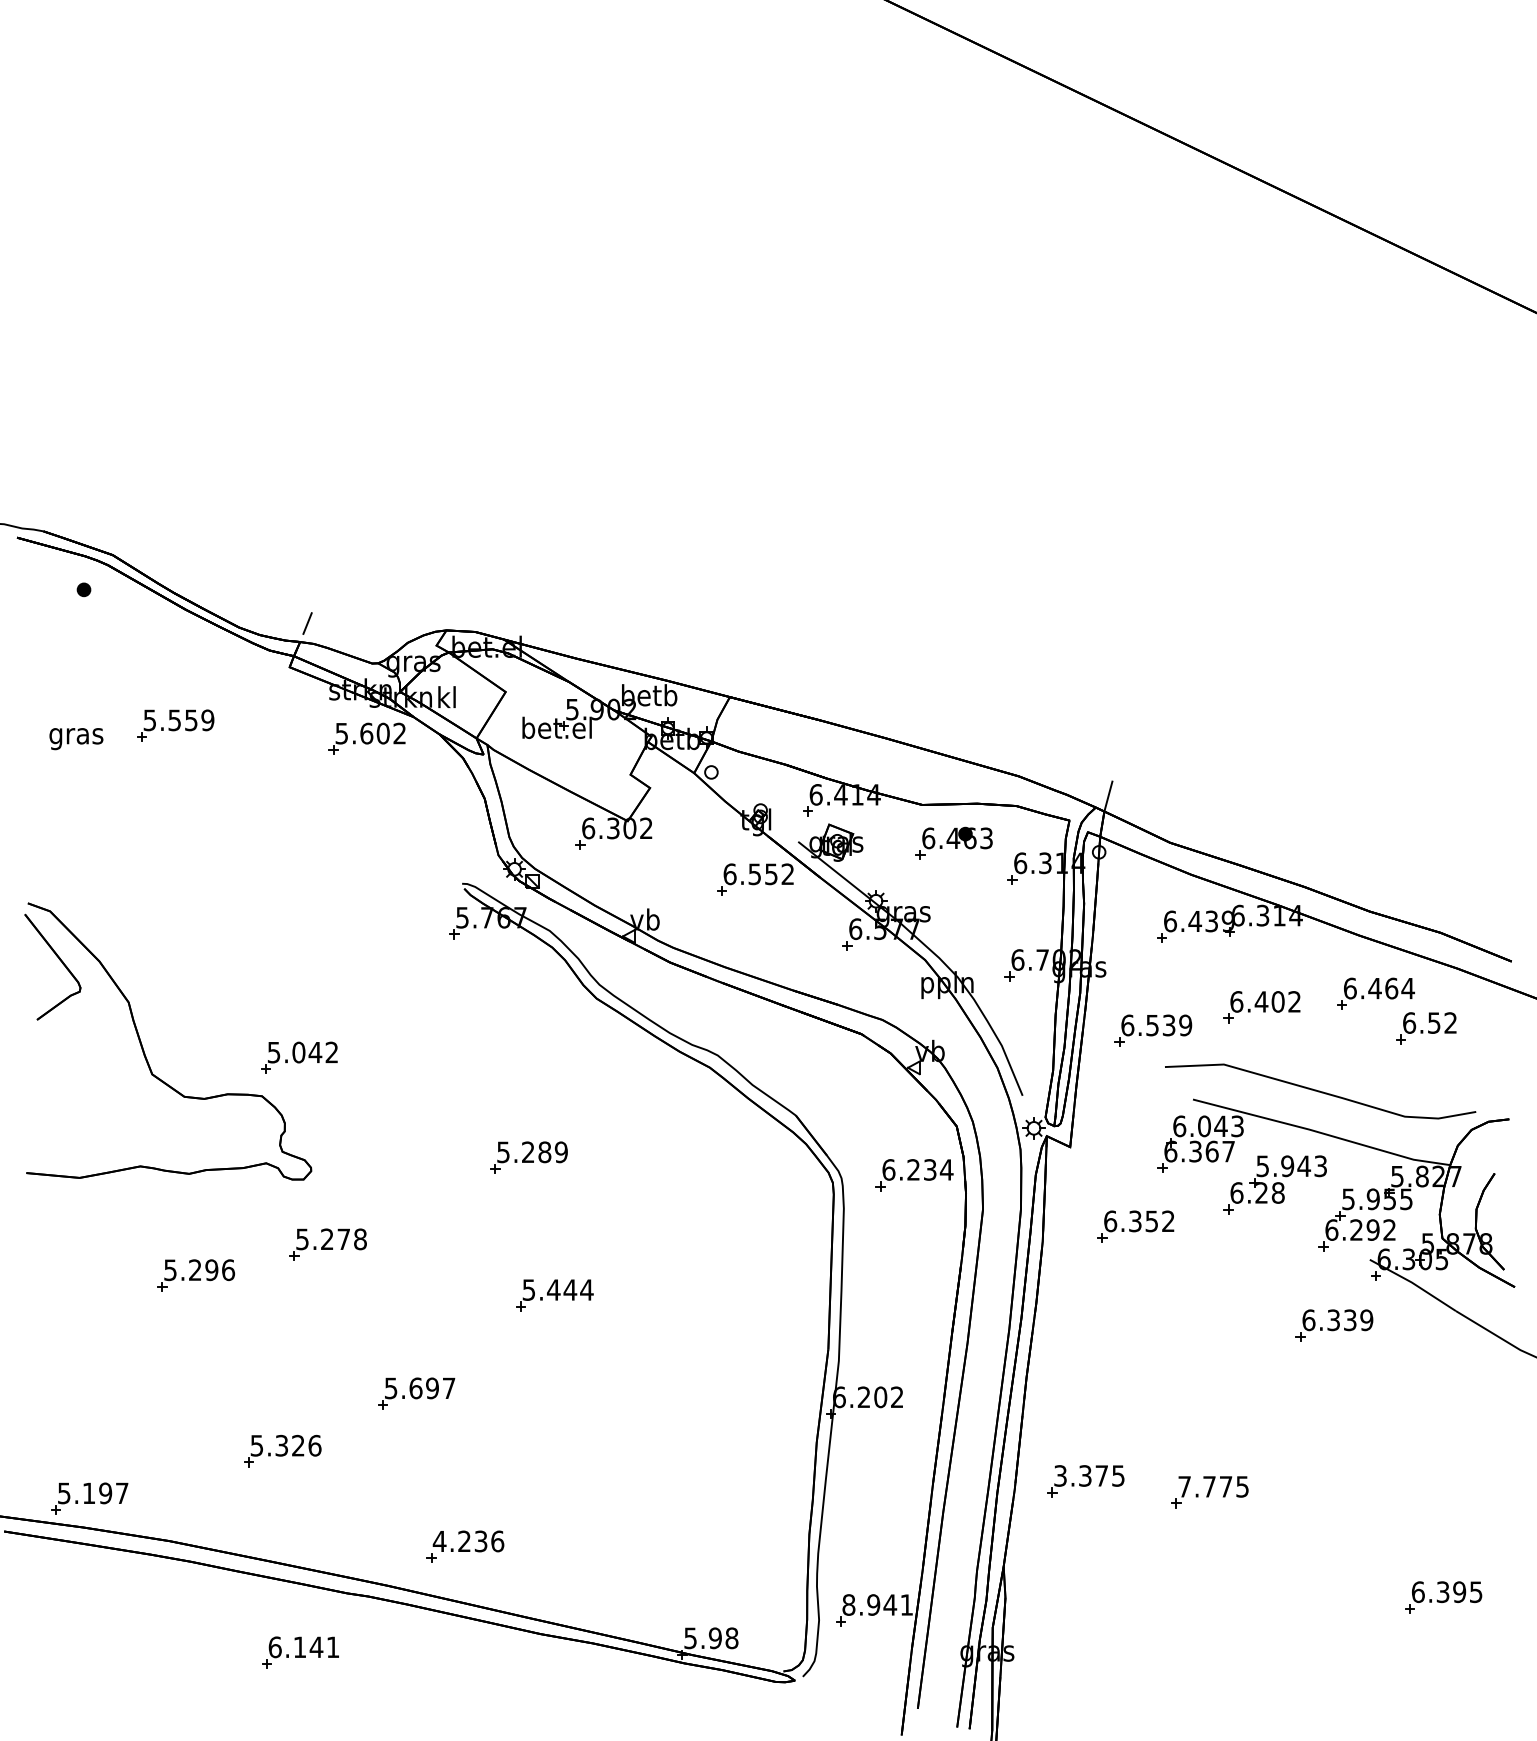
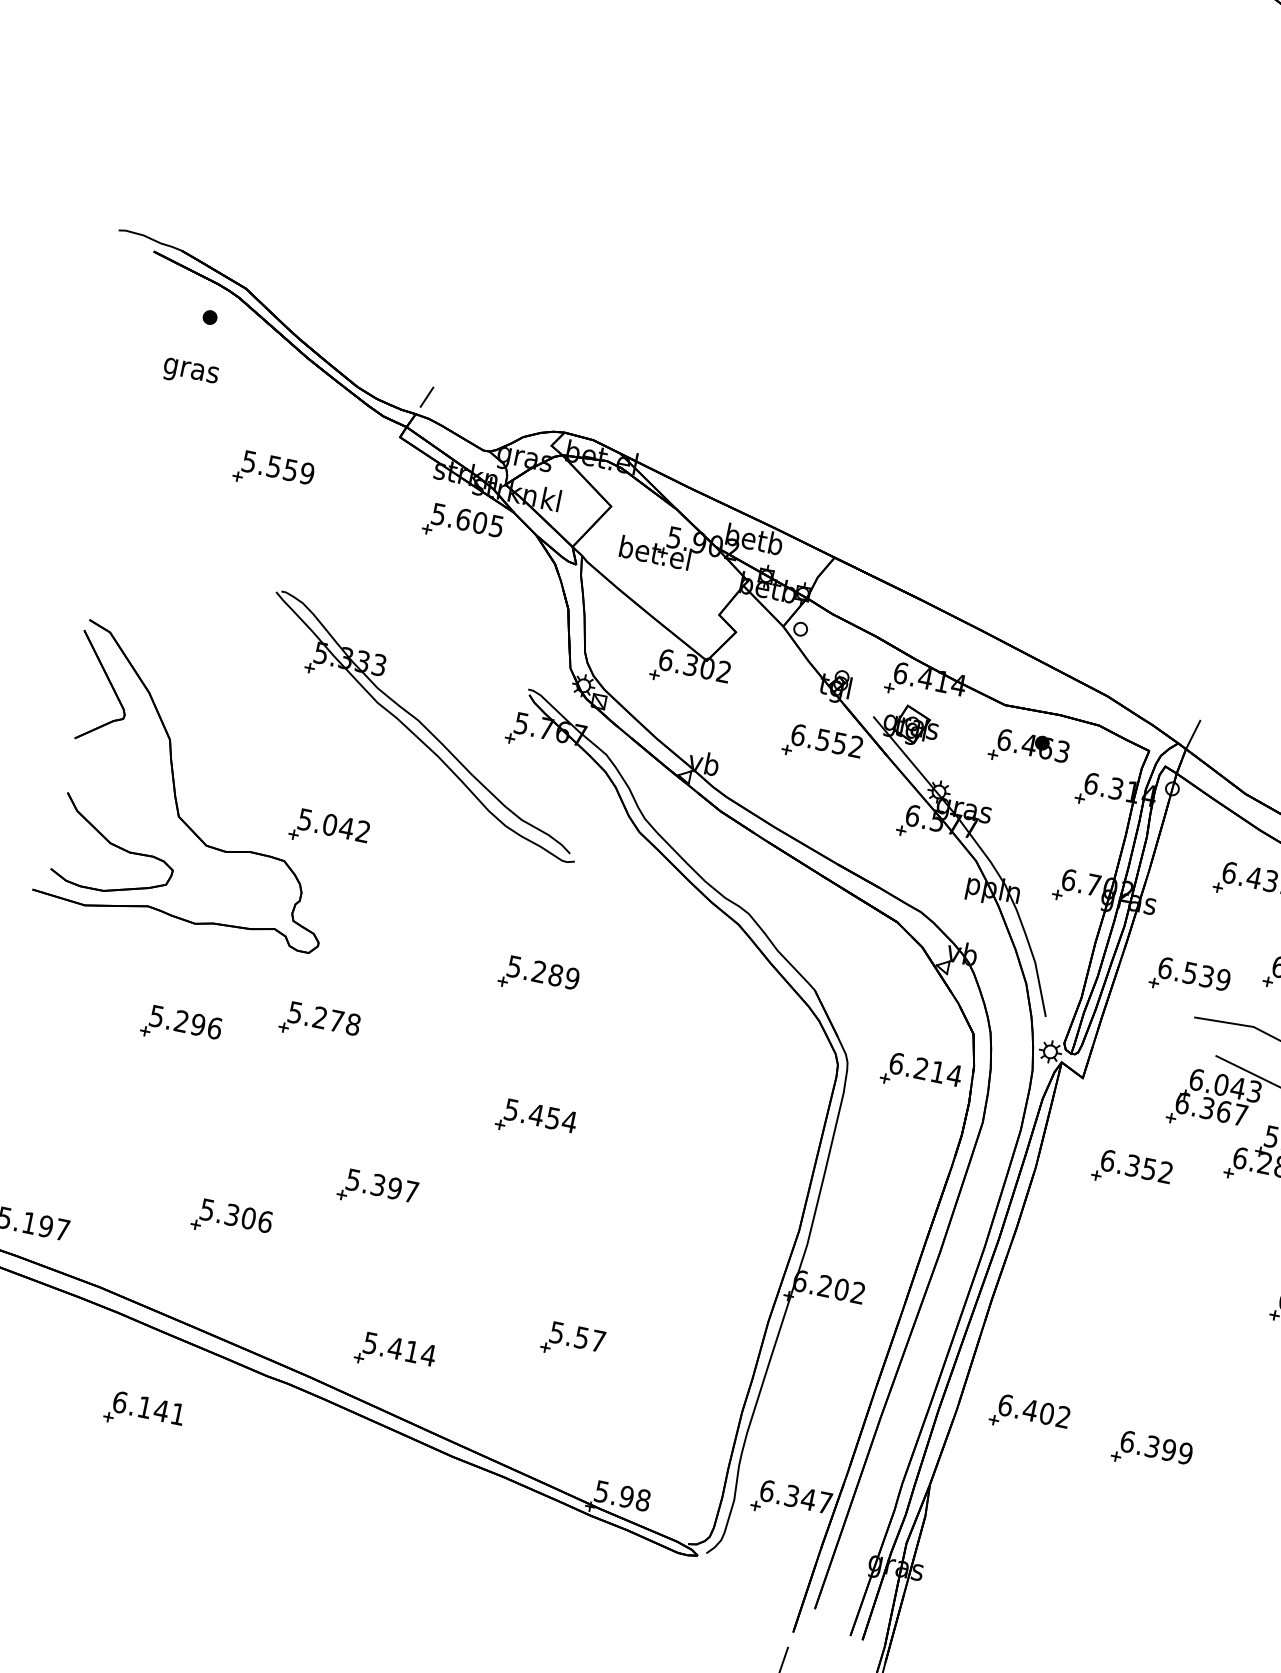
text: (399, 733) -> (496, 526), 5.602 -> 5.605
text: (76, 739) -> (190, 373), moved
part: (370, 939) -> (425, 726), added
part: (98, 1116) -> (116, 847), added
text: (930, 1169) -> (938, 1071), 6.234 -> 6.214
text: (570, 1289) -> (553, 1117), 5.444 -> 5.454
text: (415, 1388) -> (377, 1185), 5.697 -> 5.397
text: (298, 1445) -> (248, 1218), 5.326 -> 5.306
text: (1089, 1475) -> (1034, 1410), 3.375 -> 6.402
text: (1213, 1486) -> (1156, 1447), 7.775 -> 6.399
part: (633, 1499) -> (573, 1341), added
text: (468, 1541) -> (399, 1349), 4.236 -> 5.414
text: (877, 1604) -> (795, 1496), 8.941 -> 6.347
part: (300, 1652) -> (144, 1412), moved

